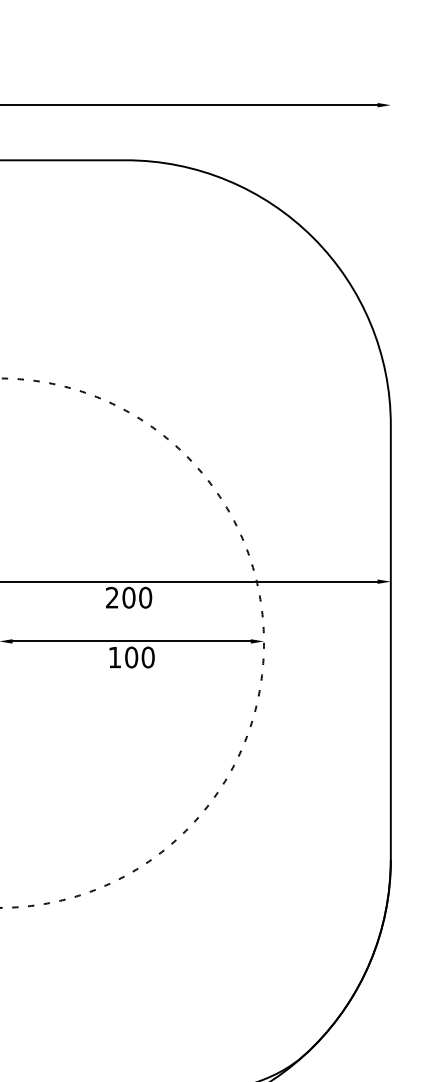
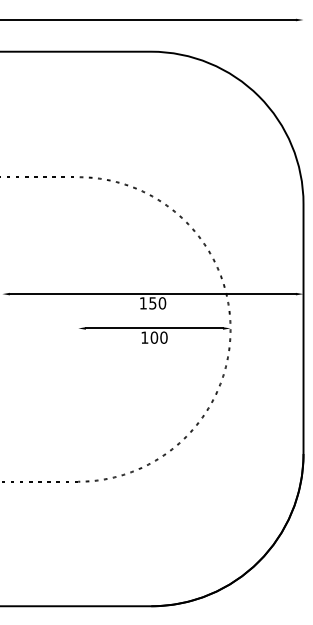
text: (119, 598) -> (147, 303), 200 -> 150

